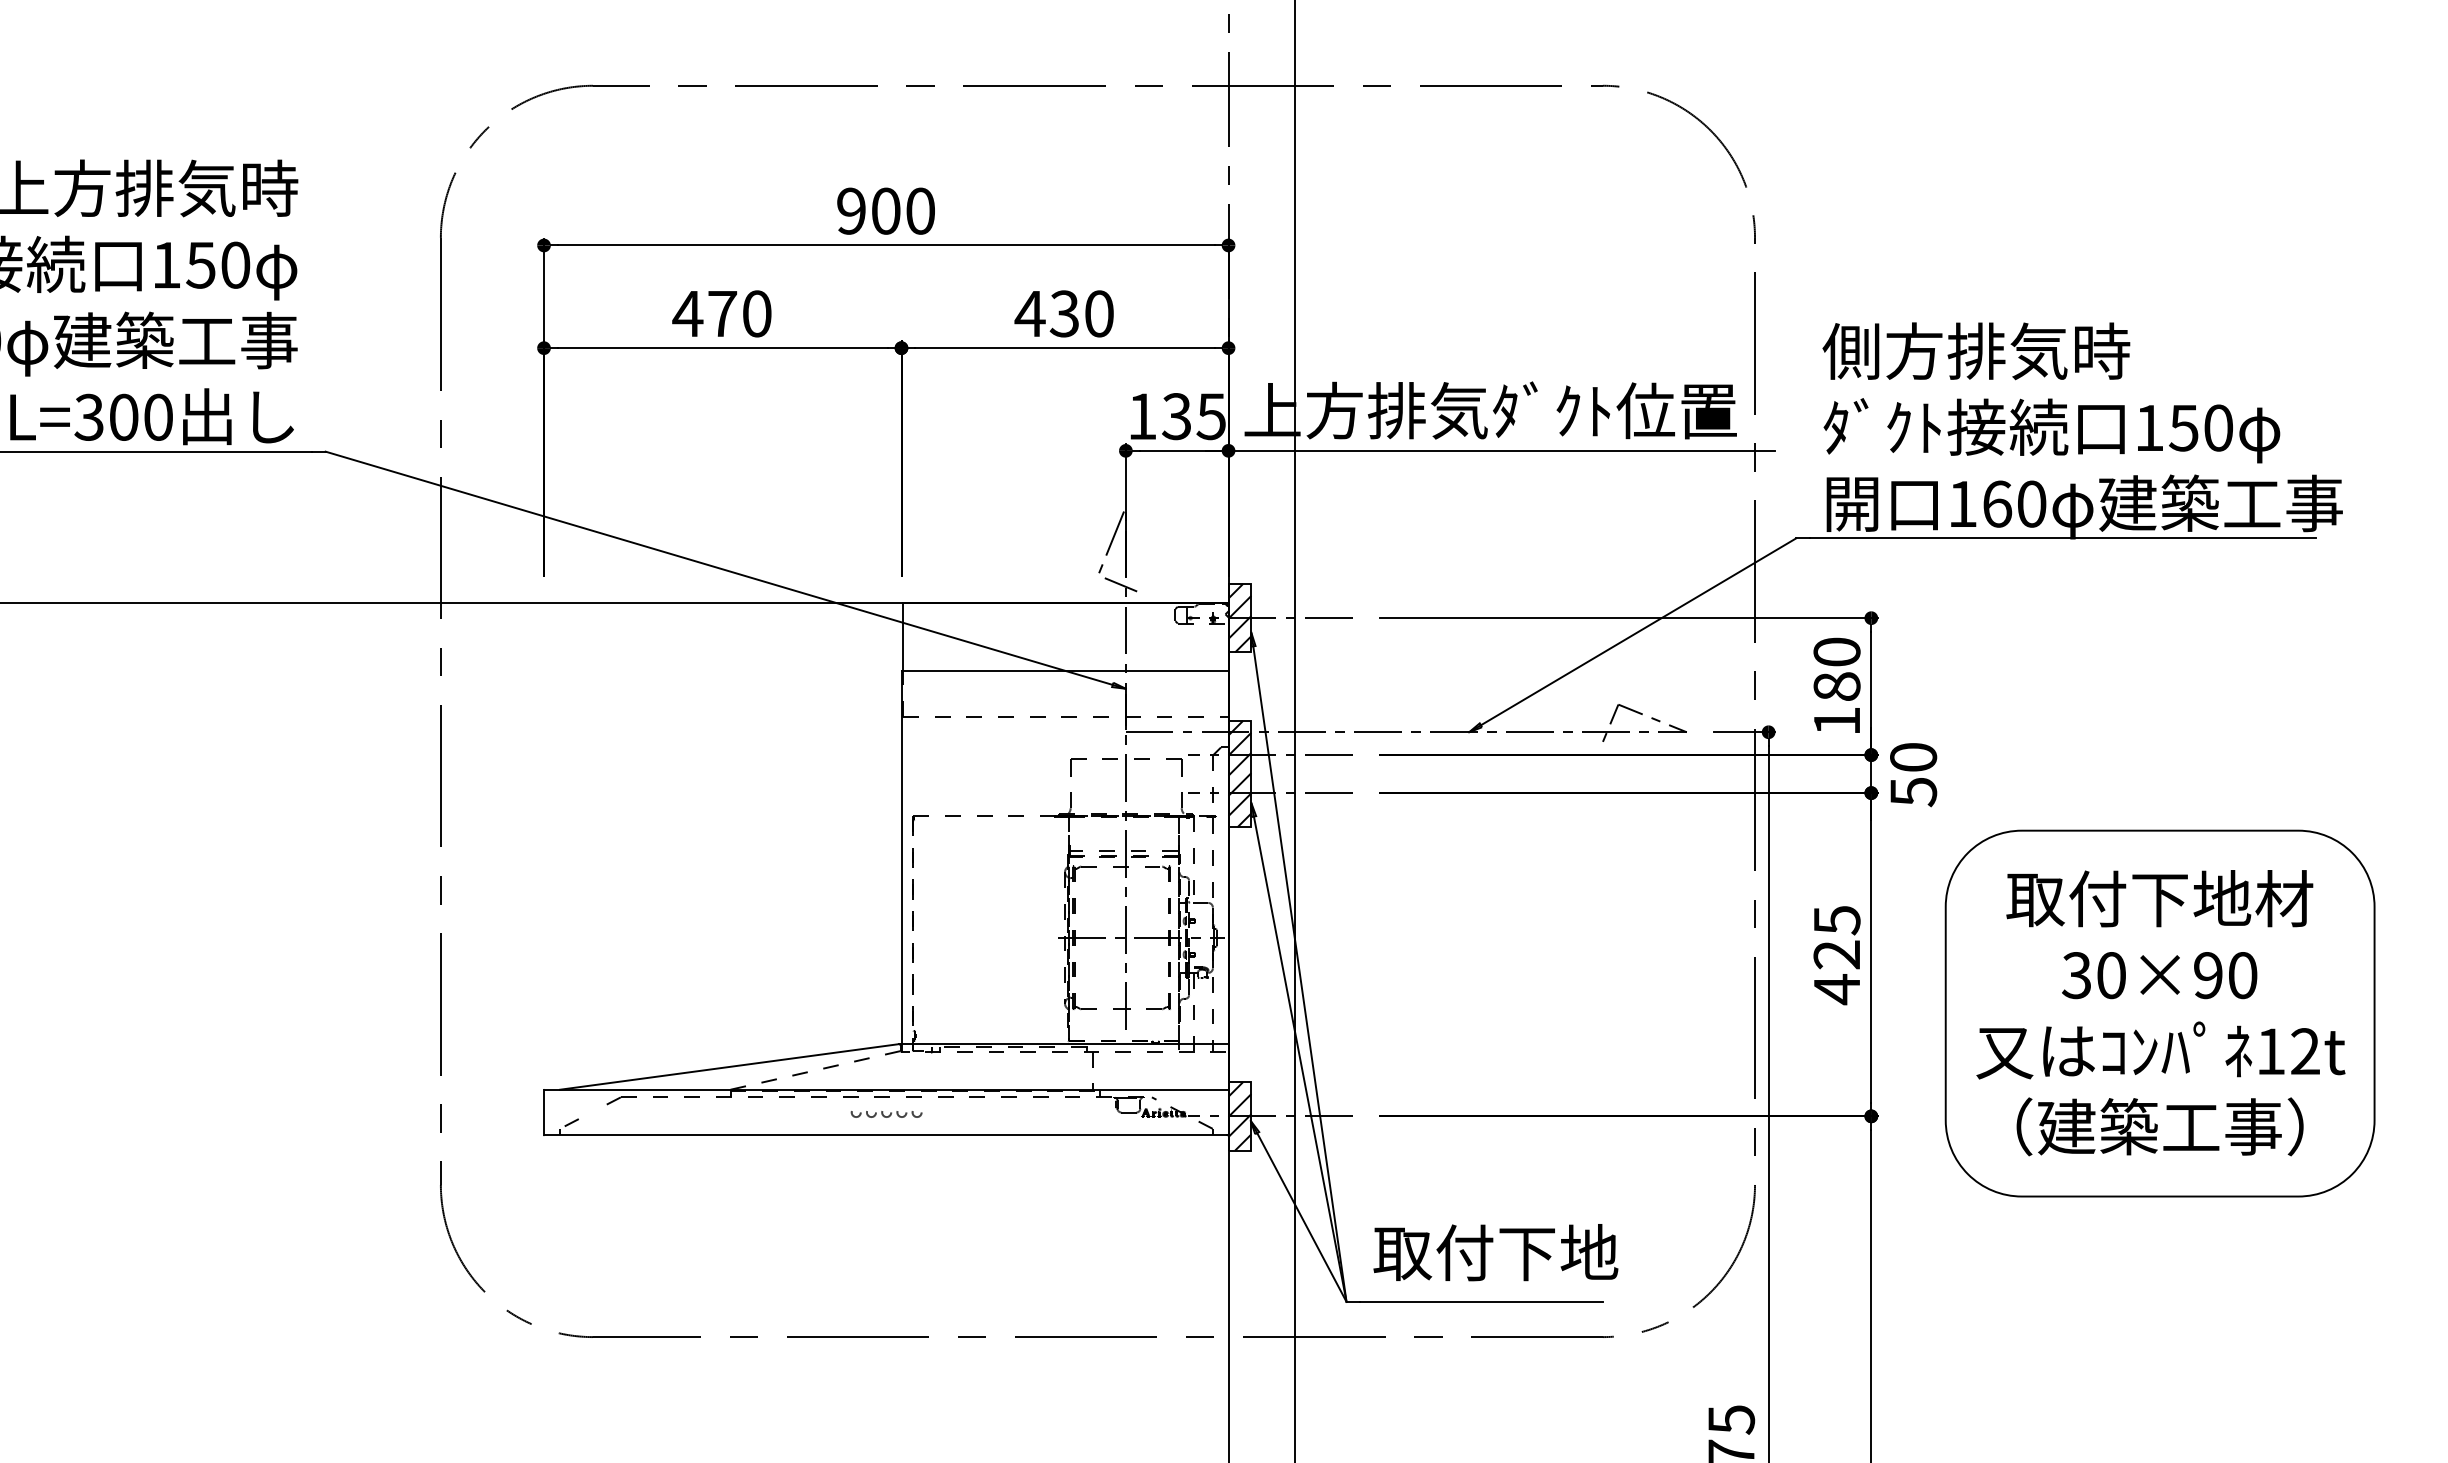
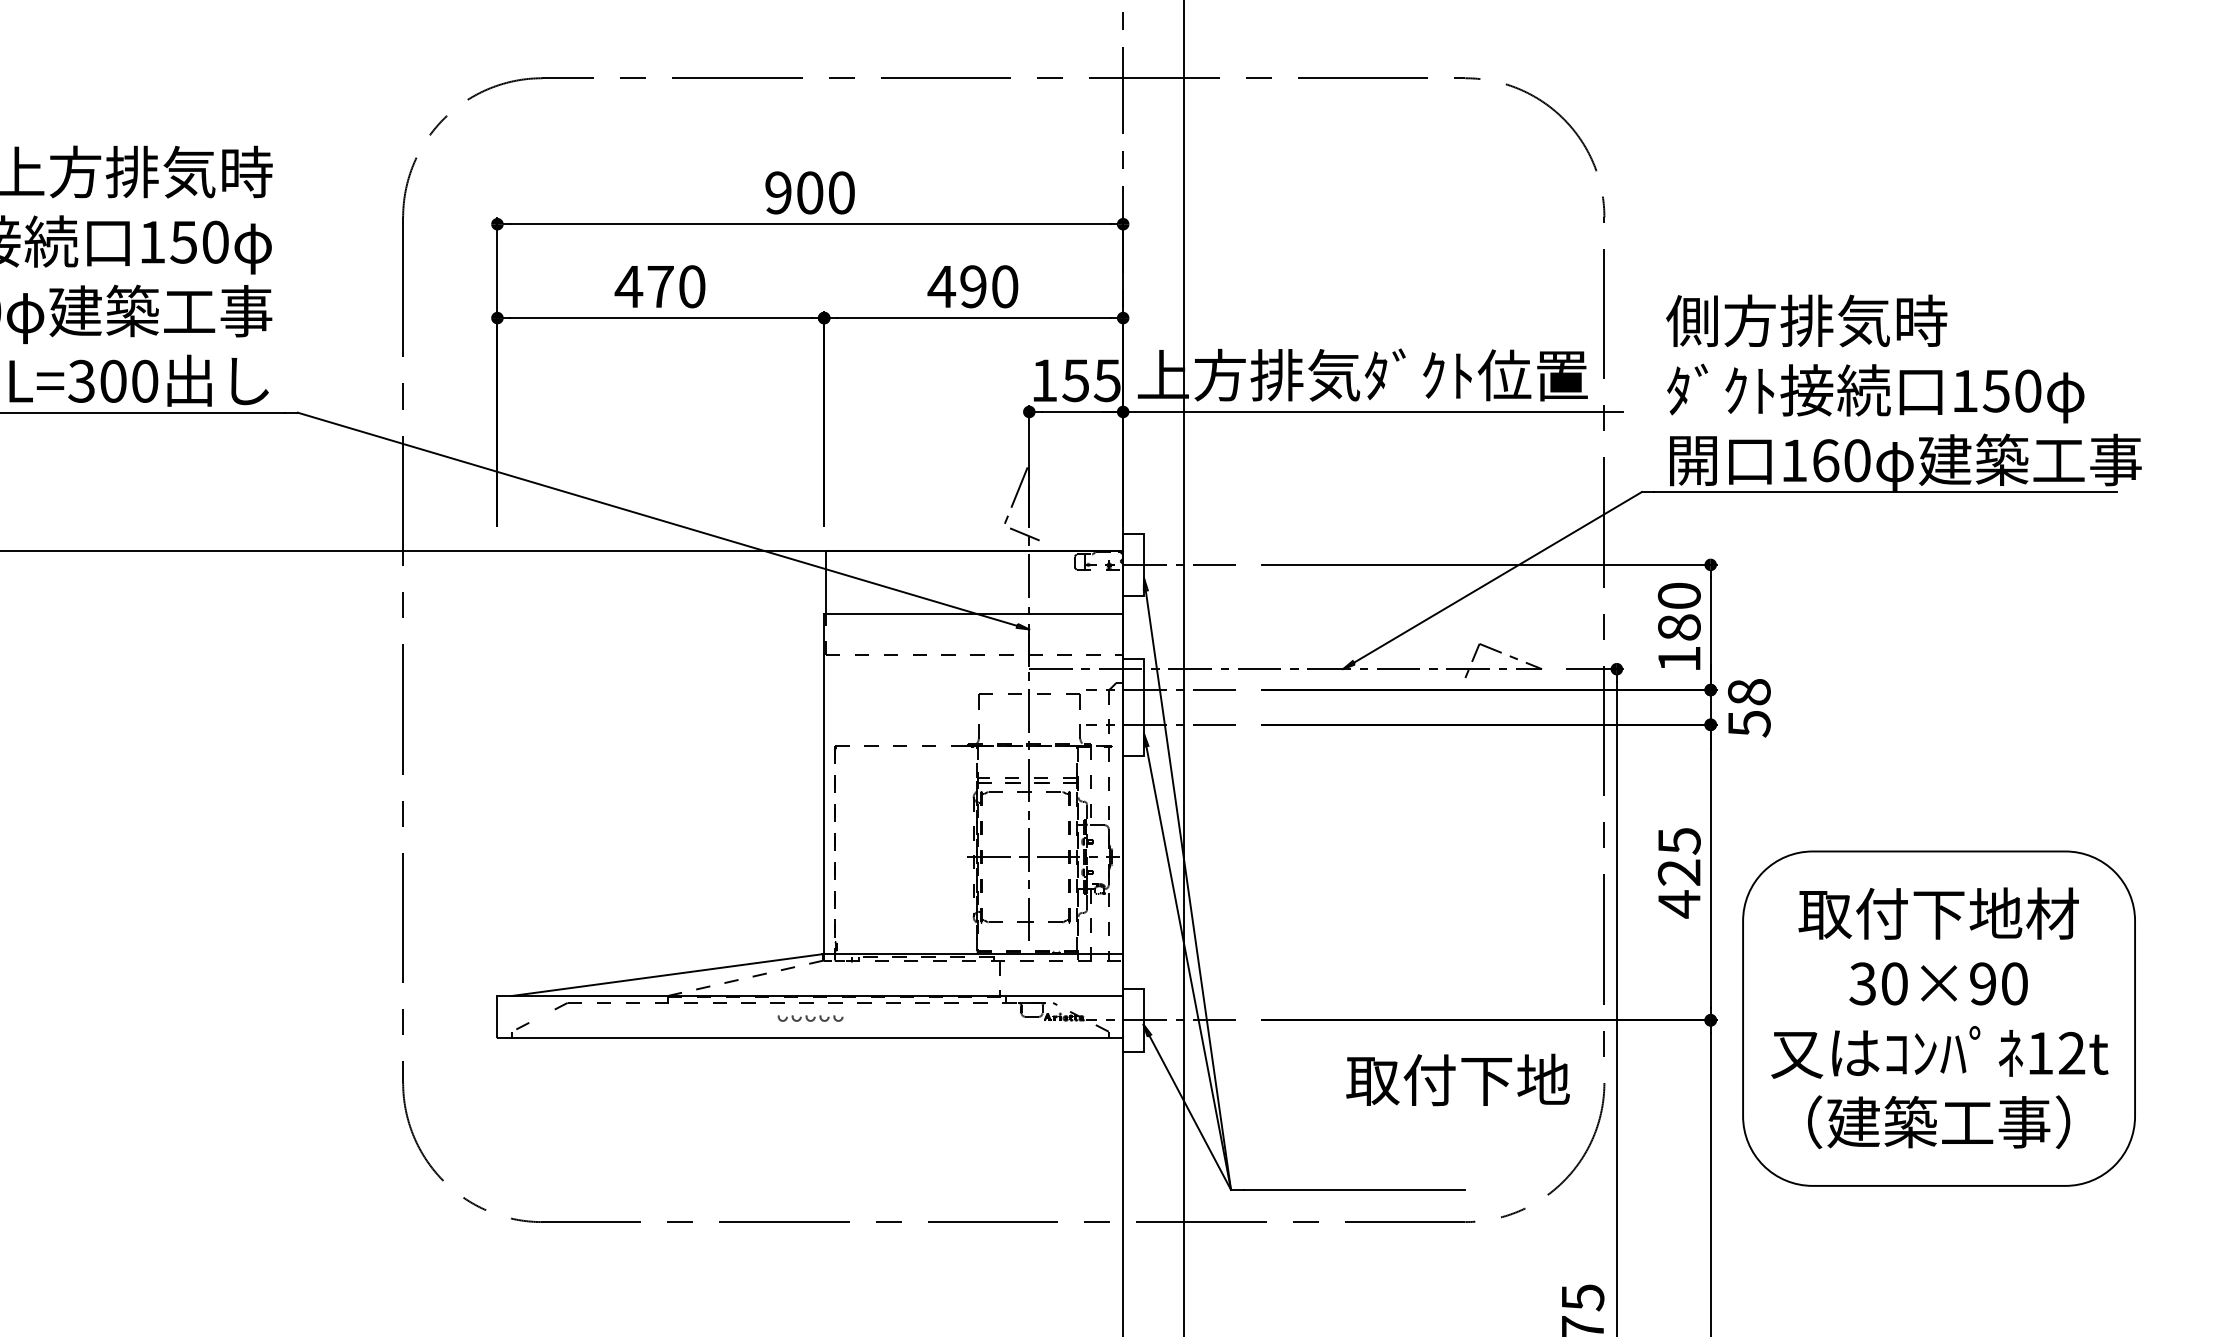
text: (1063, 313) -> (972, 286), 430 -> 490
text: (1176, 416) -> (1075, 380), 135 -> 155
hatch: (1239, 617) -> (1133, 564), removed
text: (1913, 757) -> (1749, 692), 50 -> 58
hatch: (1239, 773) -> (1133, 706), removed
part: (2159, 1013) -> (1938, 1018), moved
hatch: (1239, 1116) -> (1133, 1020), removed
text: (1495, 1252) -> (1457, 1079), moved

